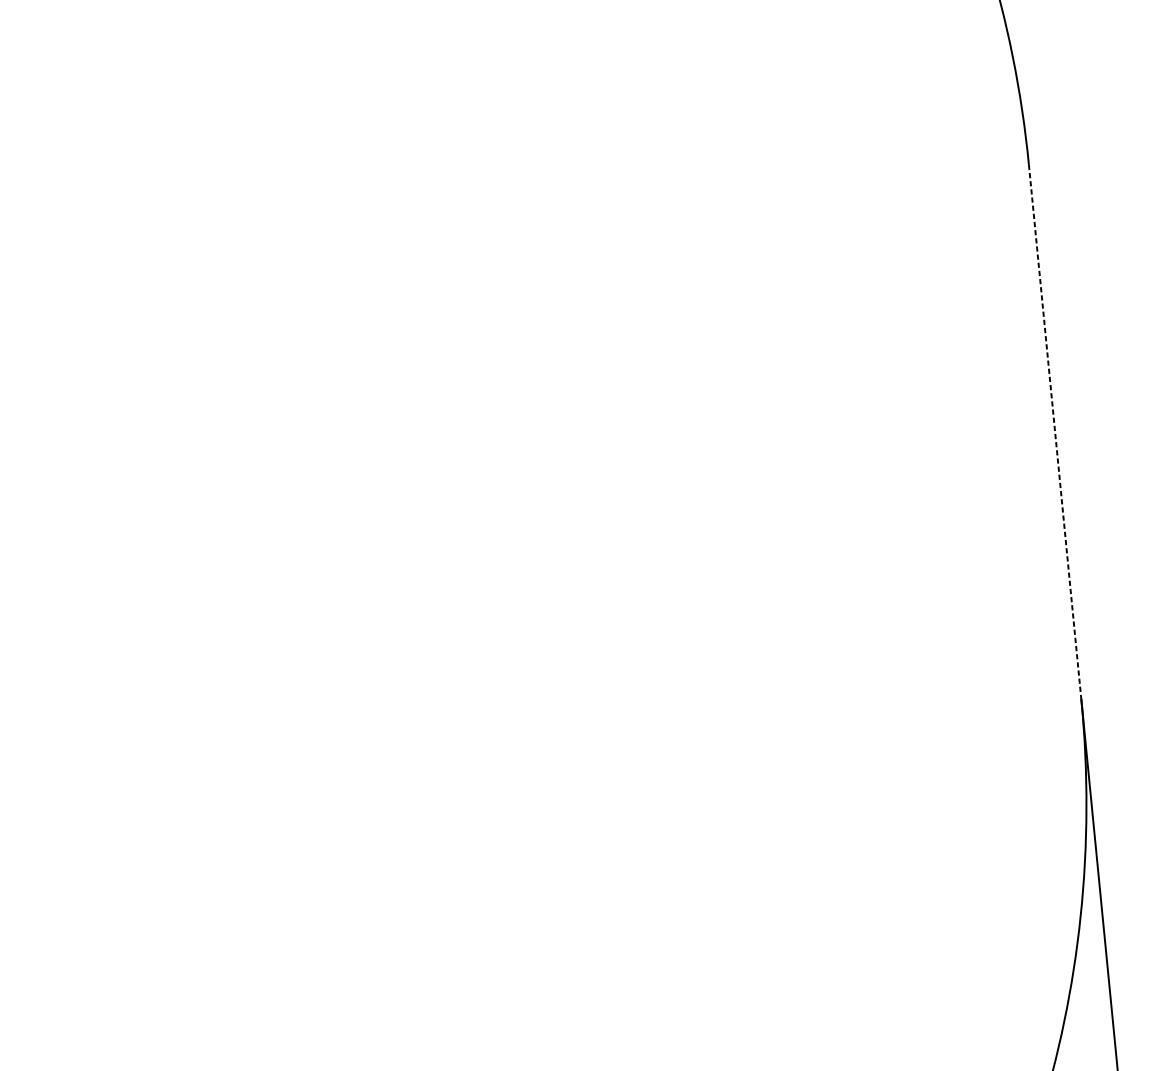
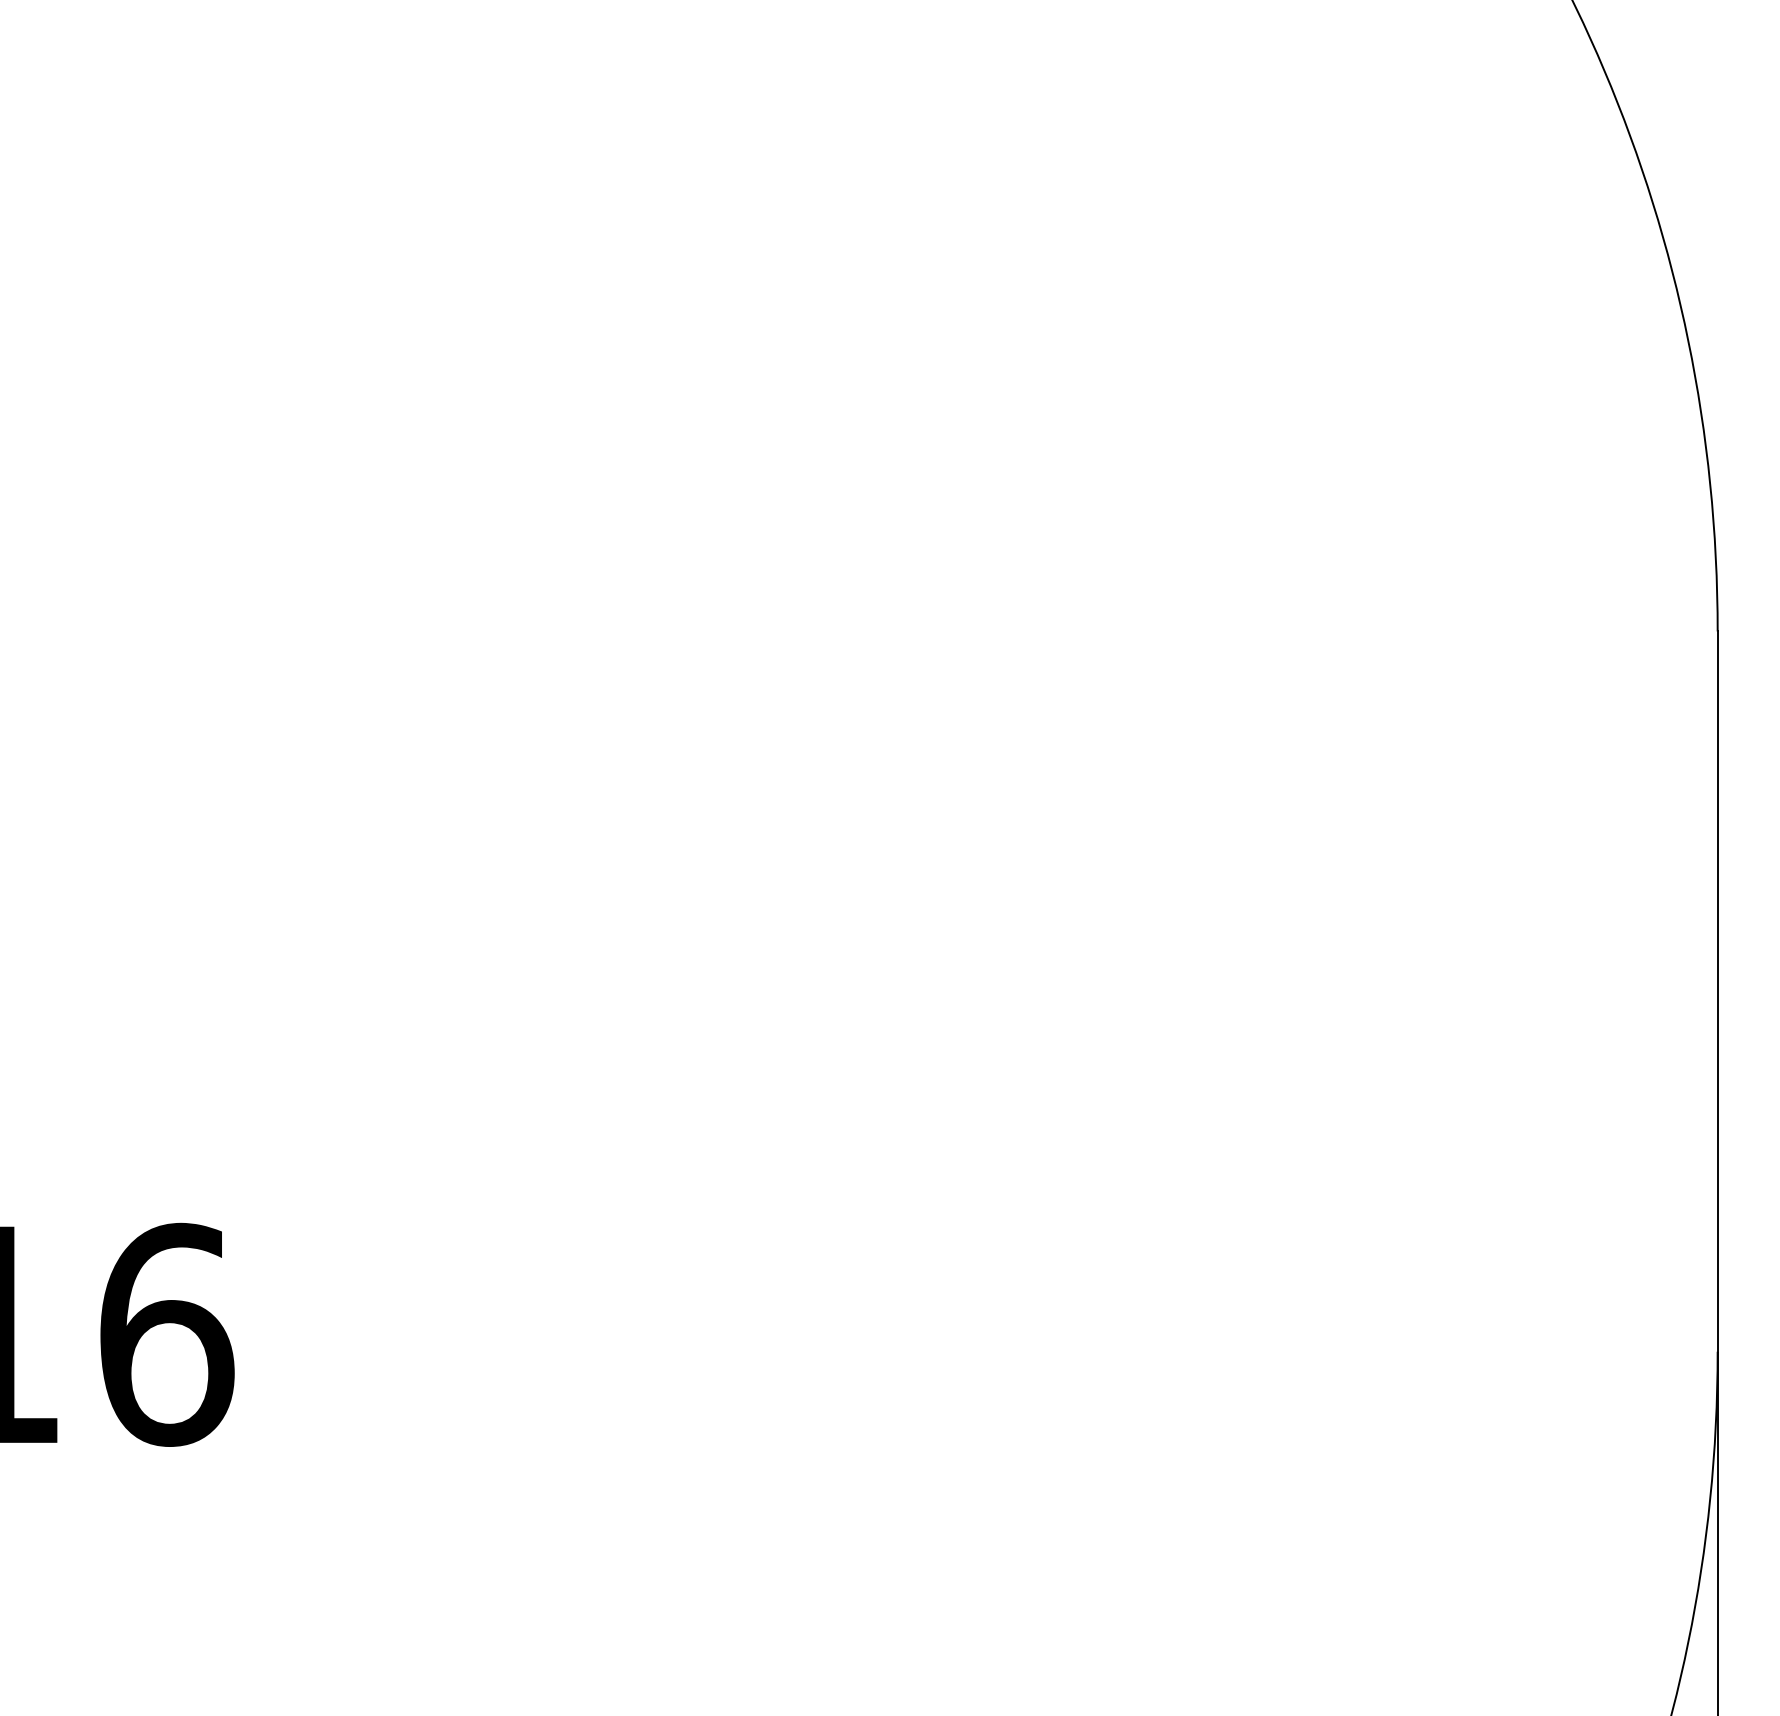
line: (1055, 432) -> (1717, 992), dashed -> solid

